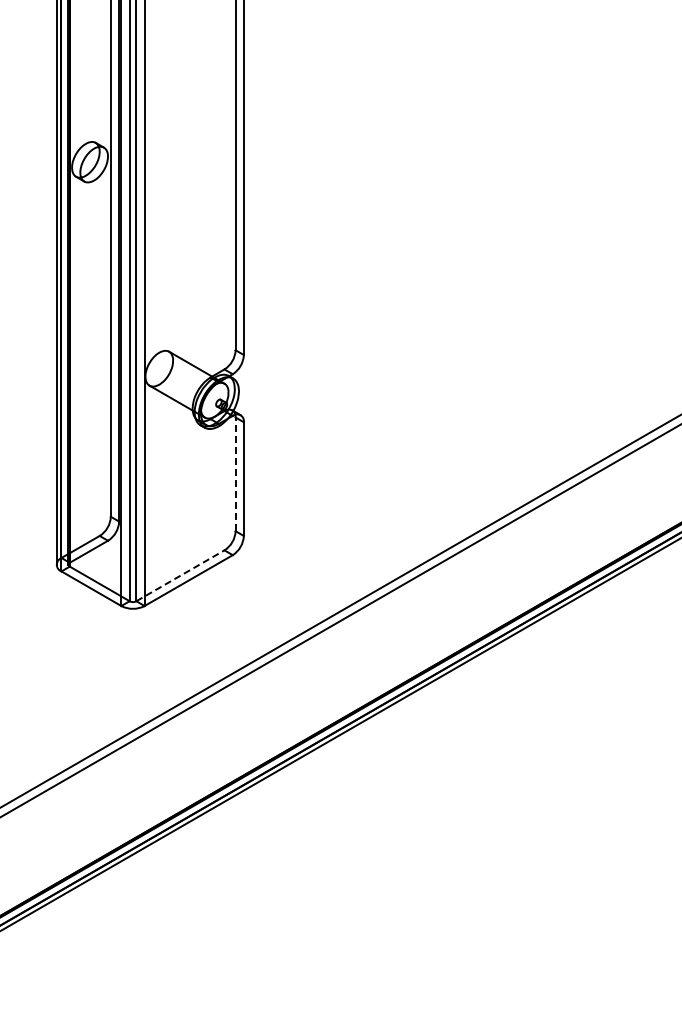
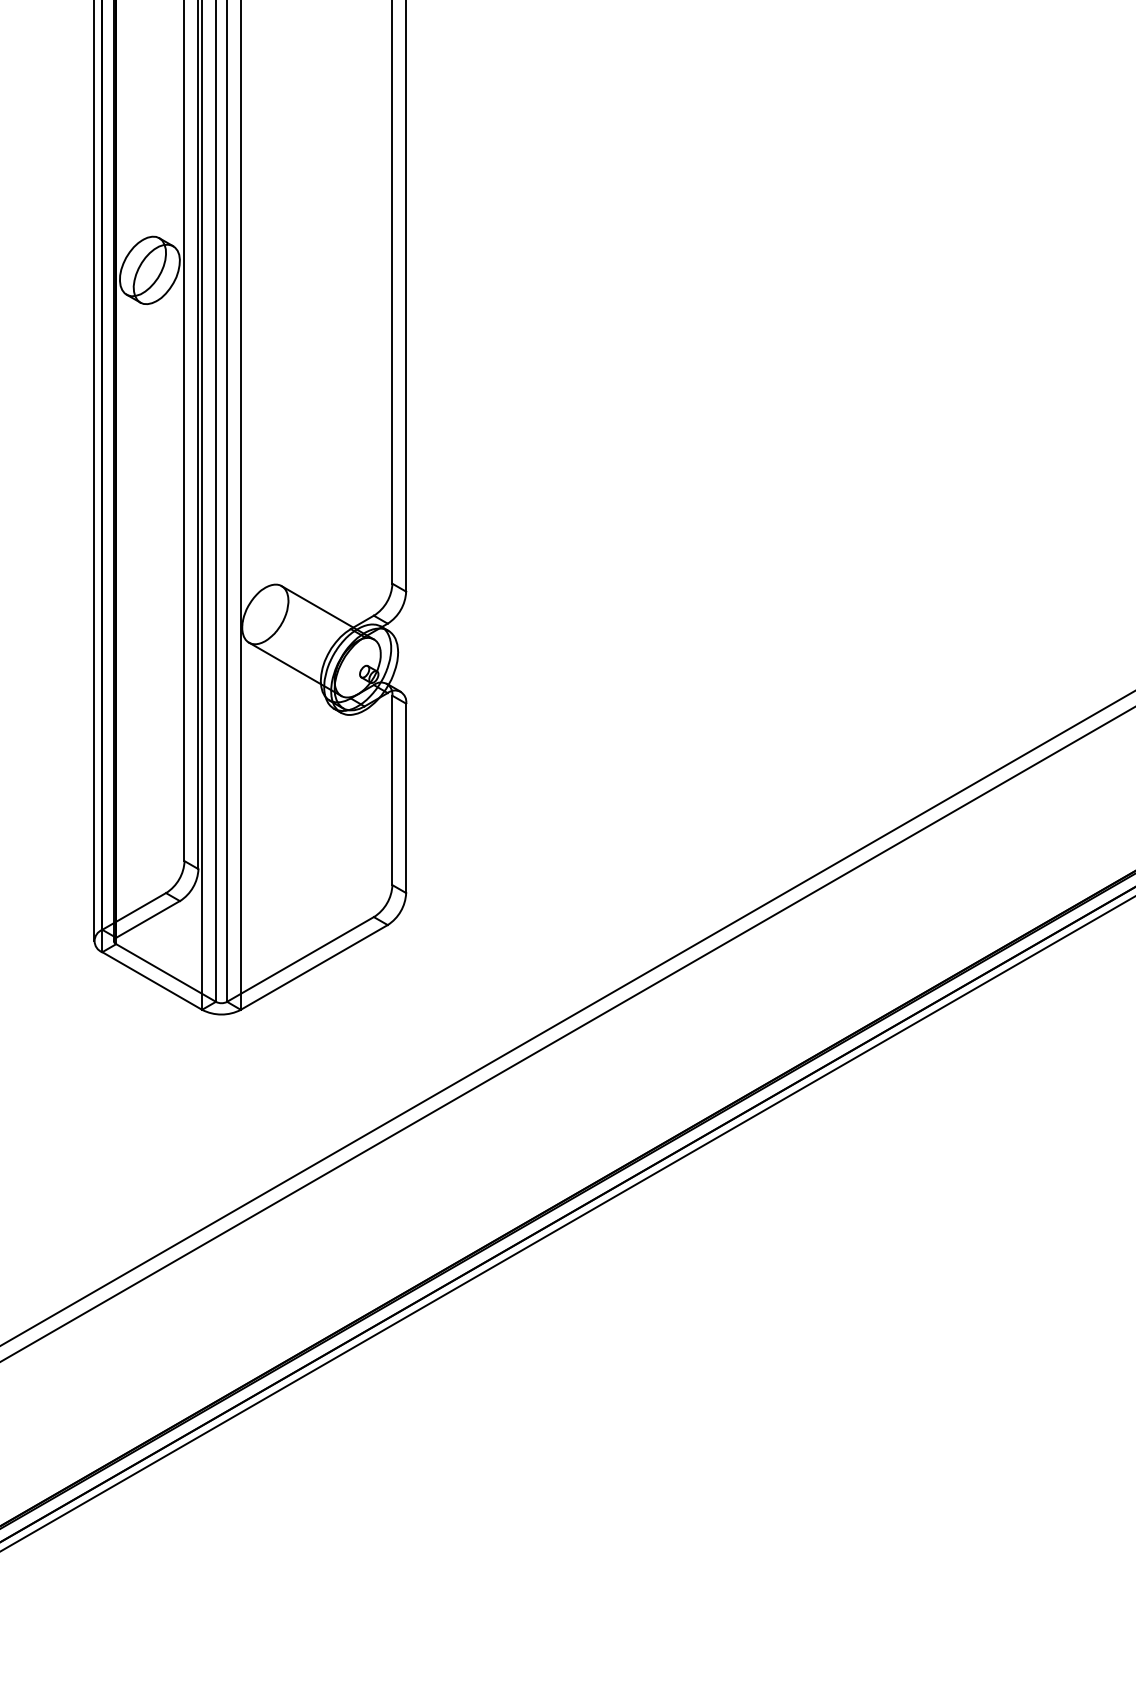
line: (235, 474) -> (392, 790), dashed -> solid
line: (180, 575) -> (300, 958), dashed -> solid

